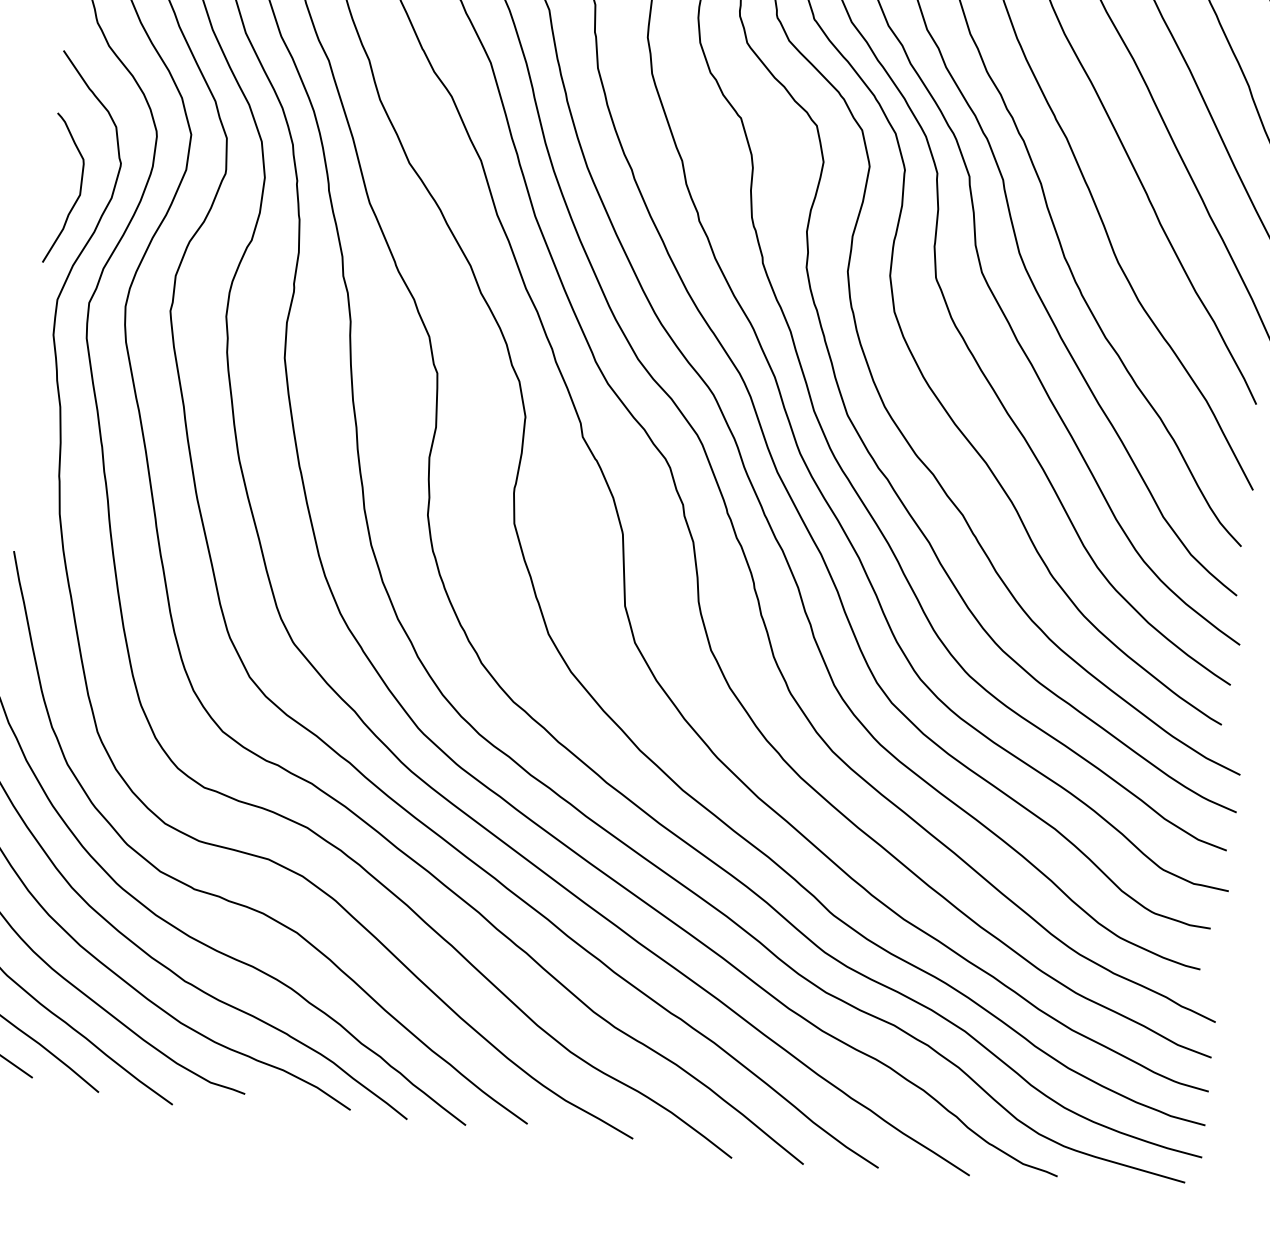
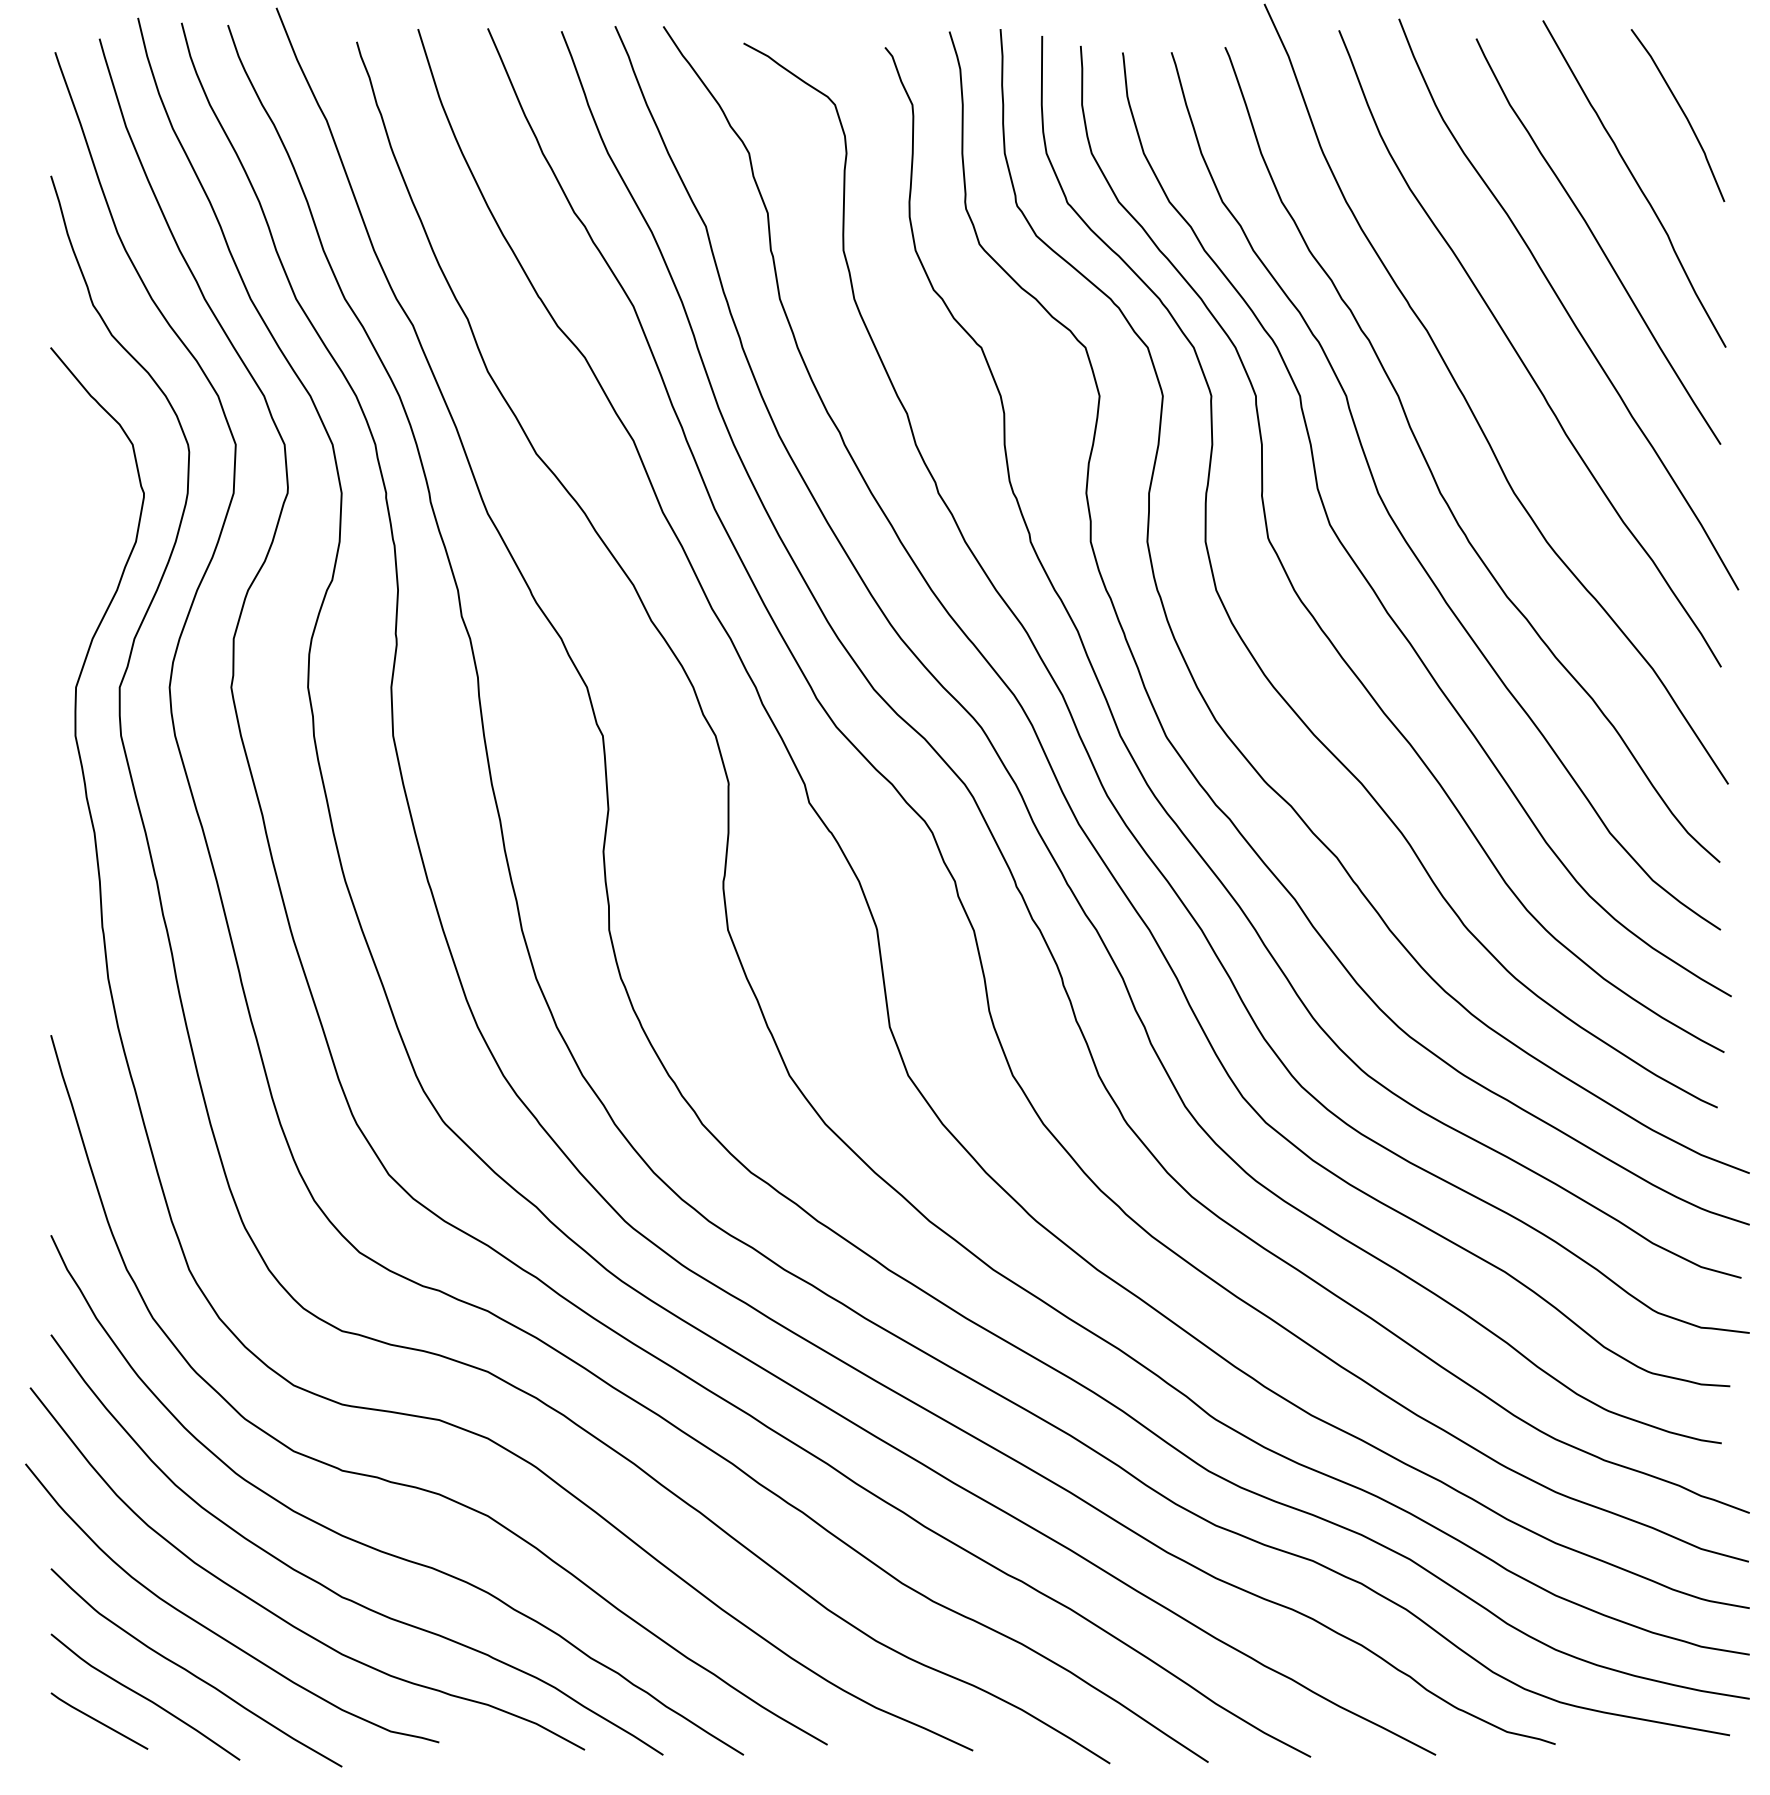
curve: (79, 190) -> (91, 535), removed

